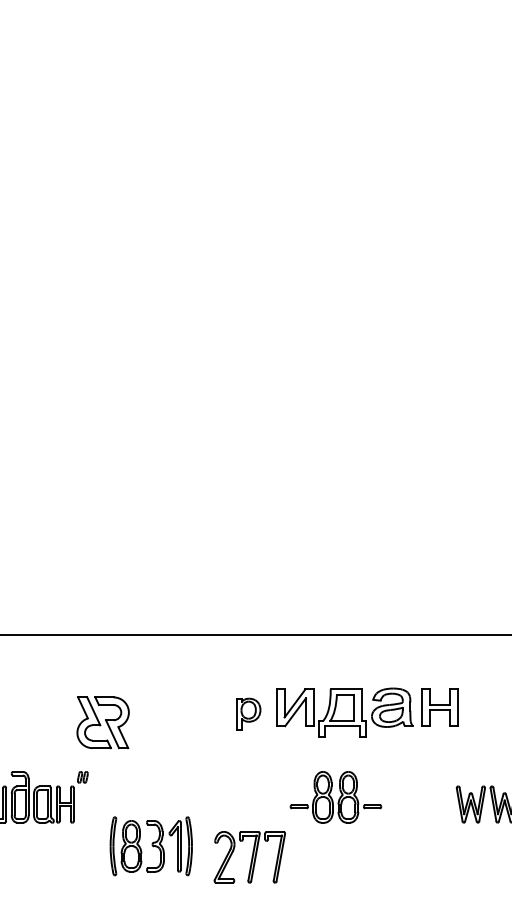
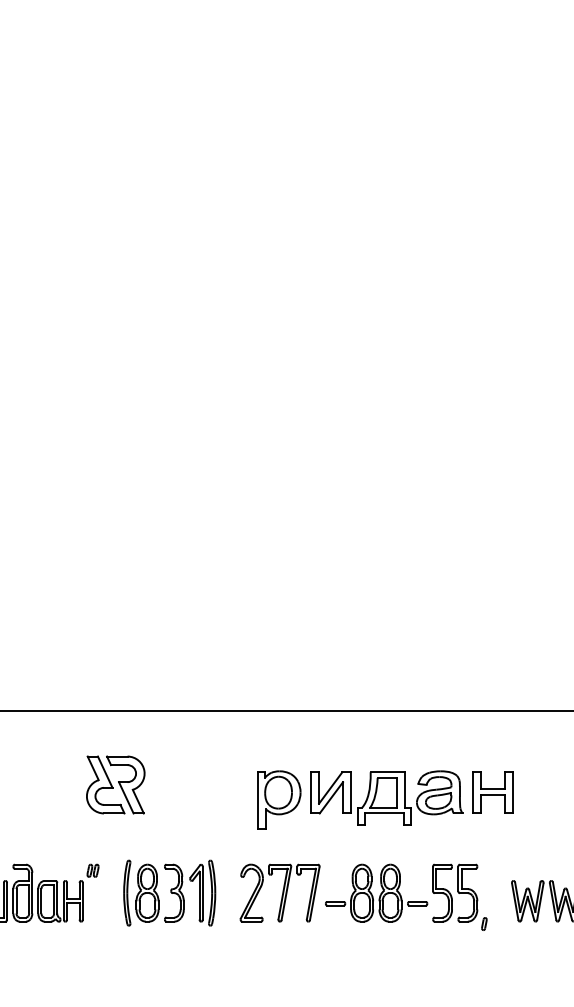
part: (248, 713) -> (278, 799), size x1.67
part: (102, 722) -> (115, 784), moved
part: (410, 801) -> (460, 897), added
part: (150, 846) -> (168, 893), moved
part: (249, 857) -> (279, 893), moved

